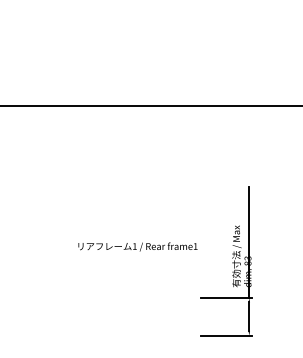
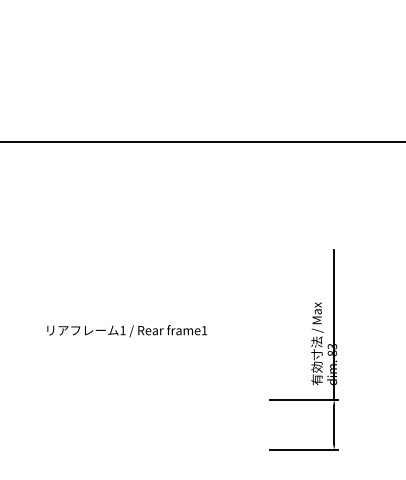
text: (137, 246) -> (126, 330), moved

